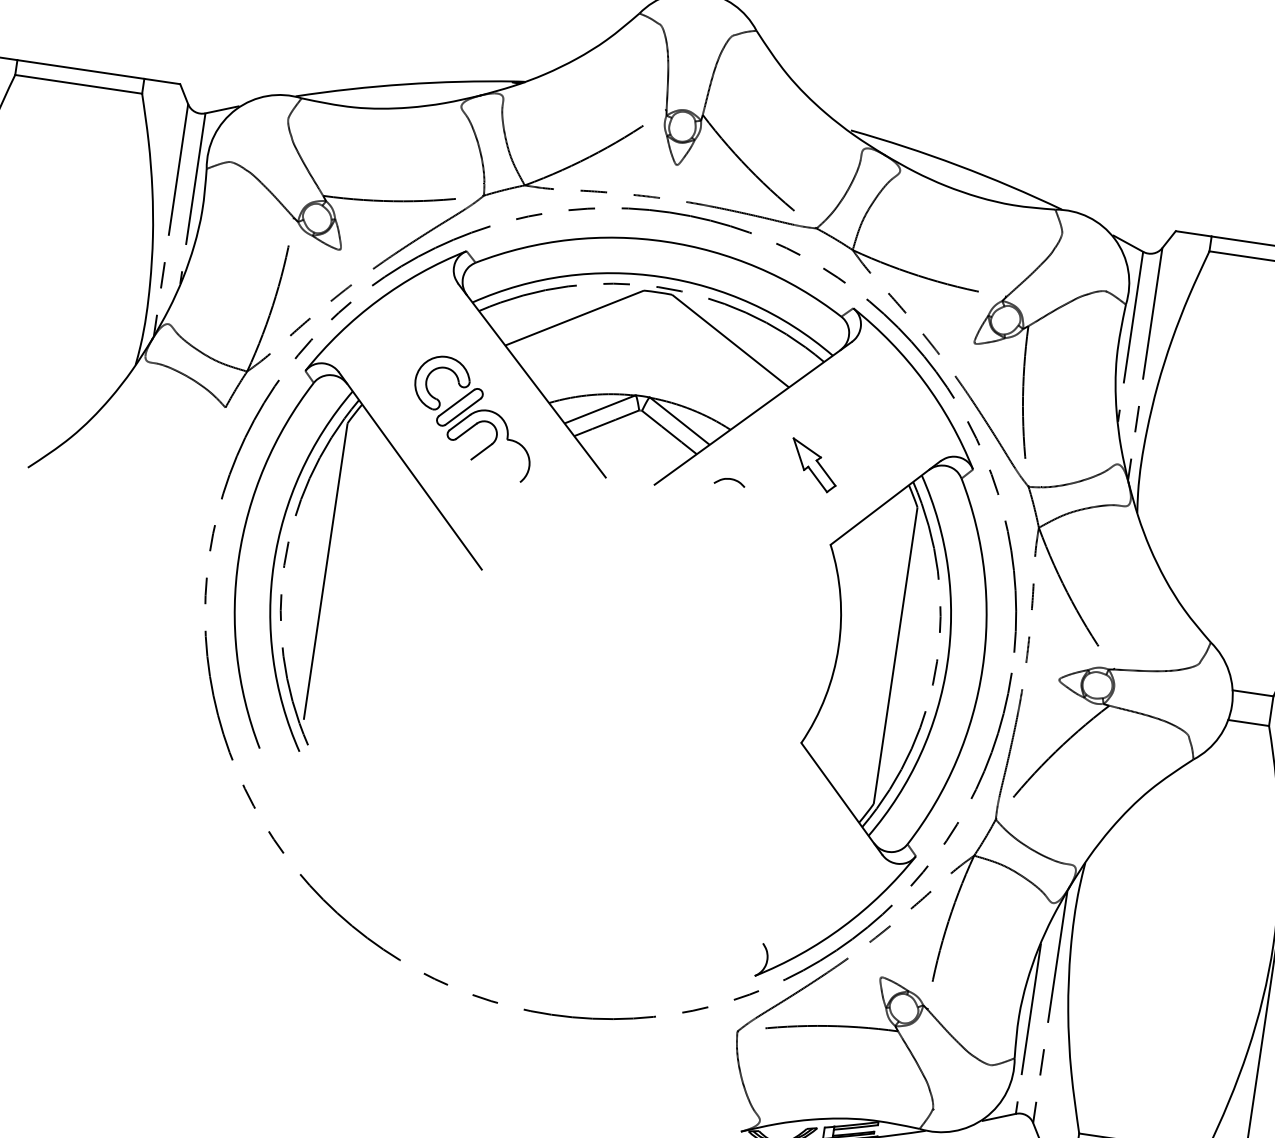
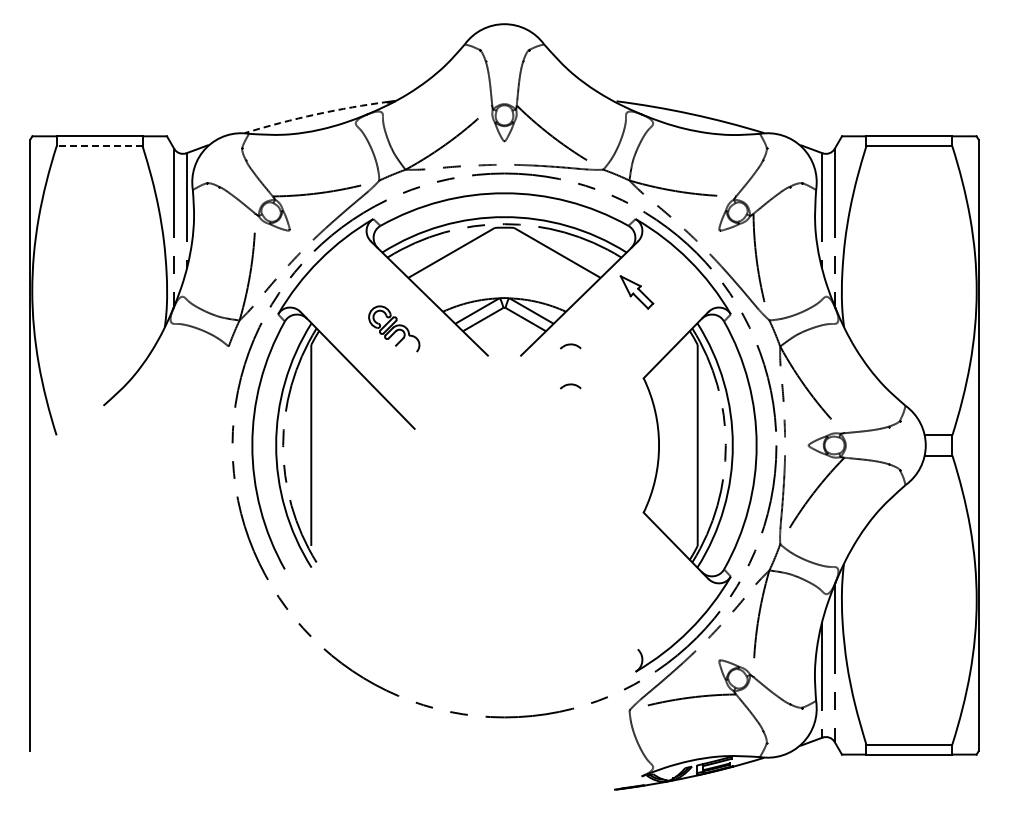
line: (78, 84) -> (99, 146), solid -> dashed
arc: (405, 84) -> (316, 114), solid -> dashed
part: (473, 417) -> (394, 328), size x0.6
part: (813, 465) -> (636, 292), moved
curve: (721, 539) -> (570, 385), added

